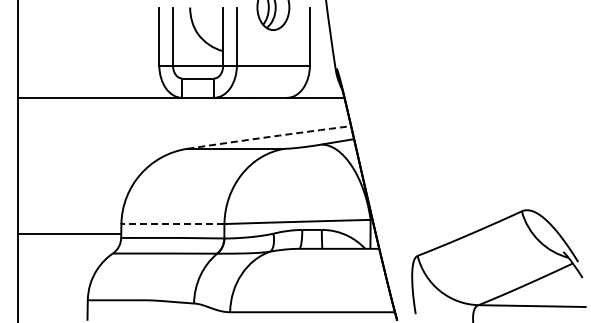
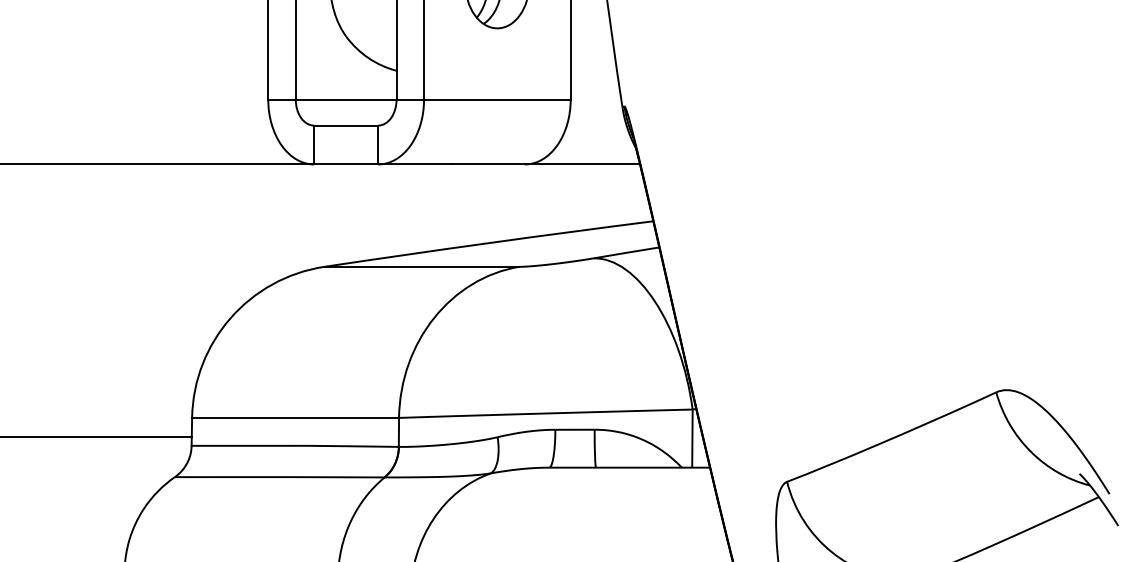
arc: (269, 137) -> (489, 244), dashed -> solid
line: (172, 224) -> (294, 418), dashed -> solid

